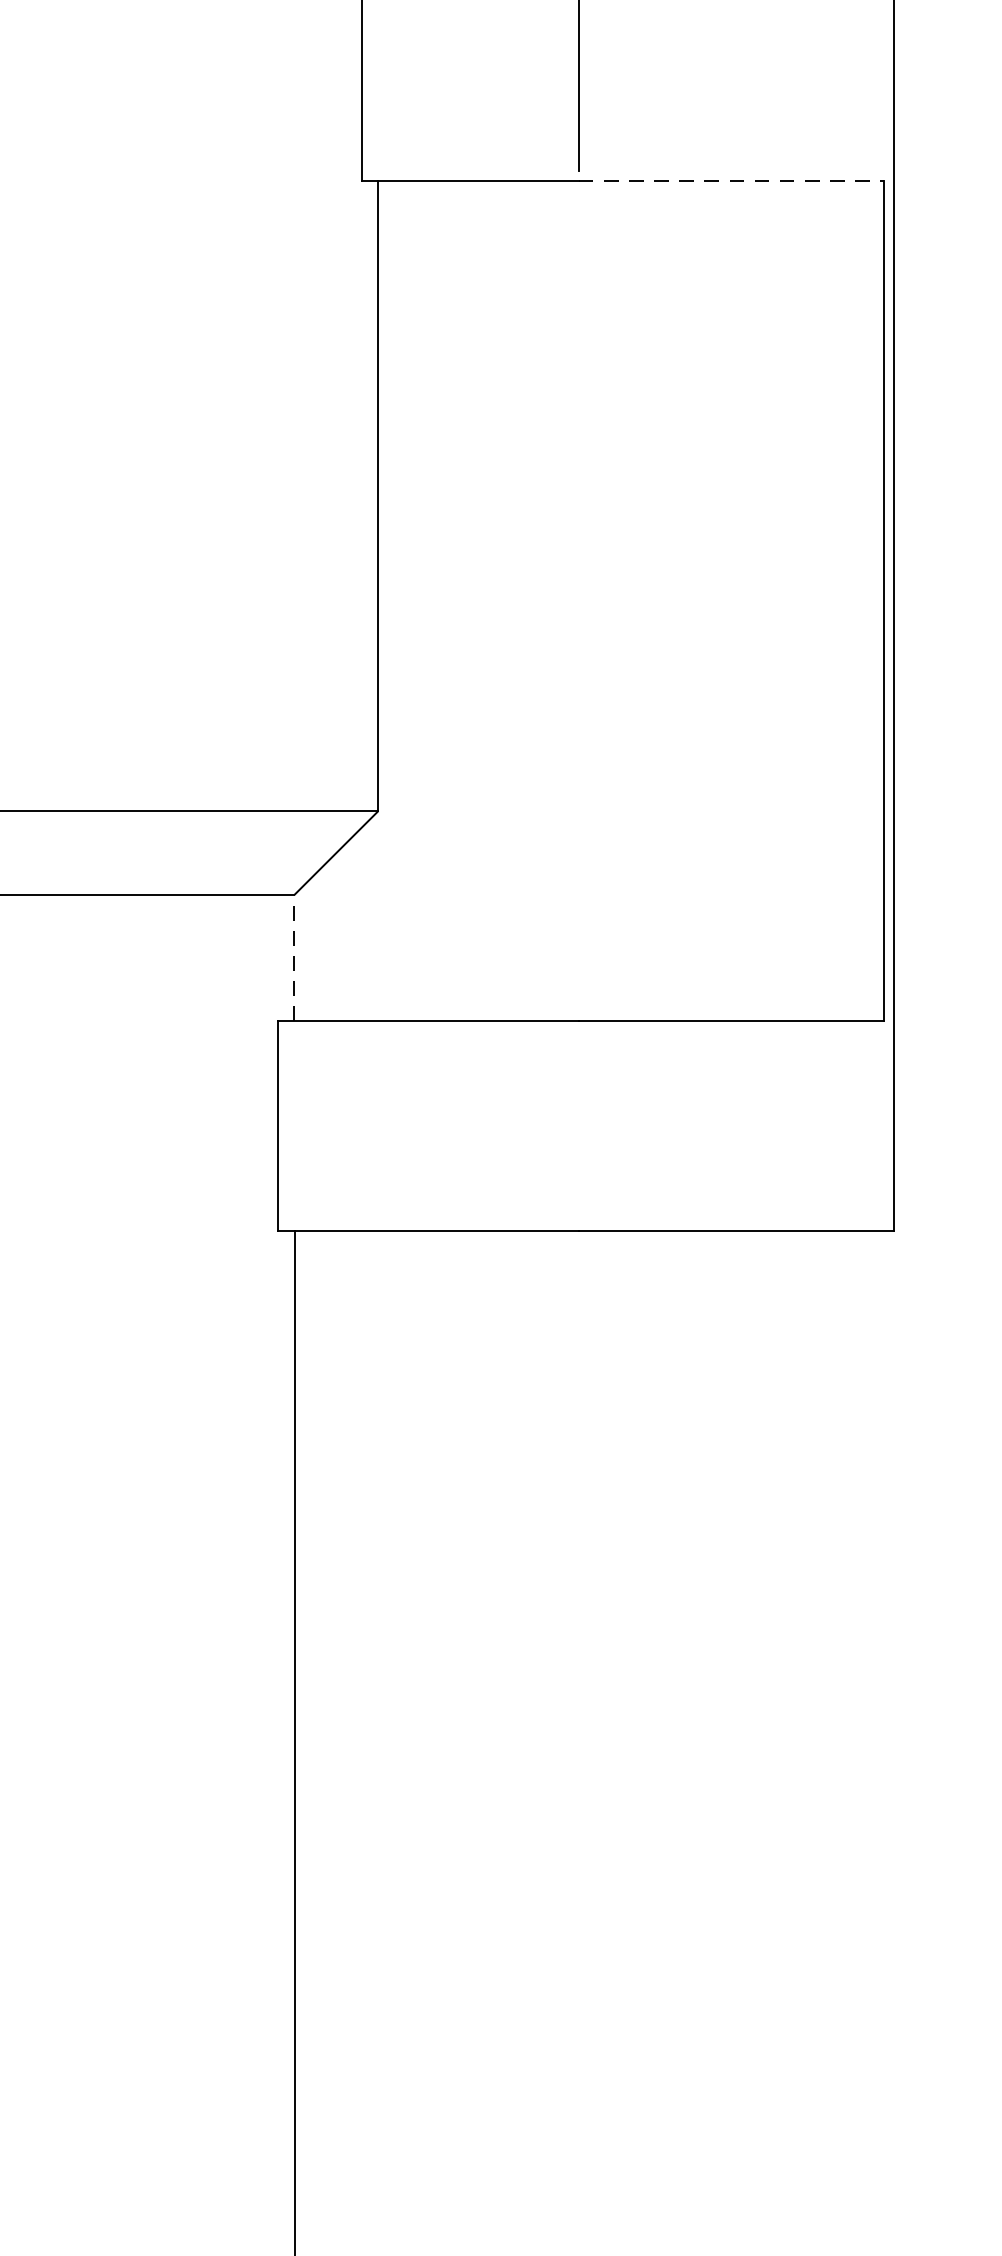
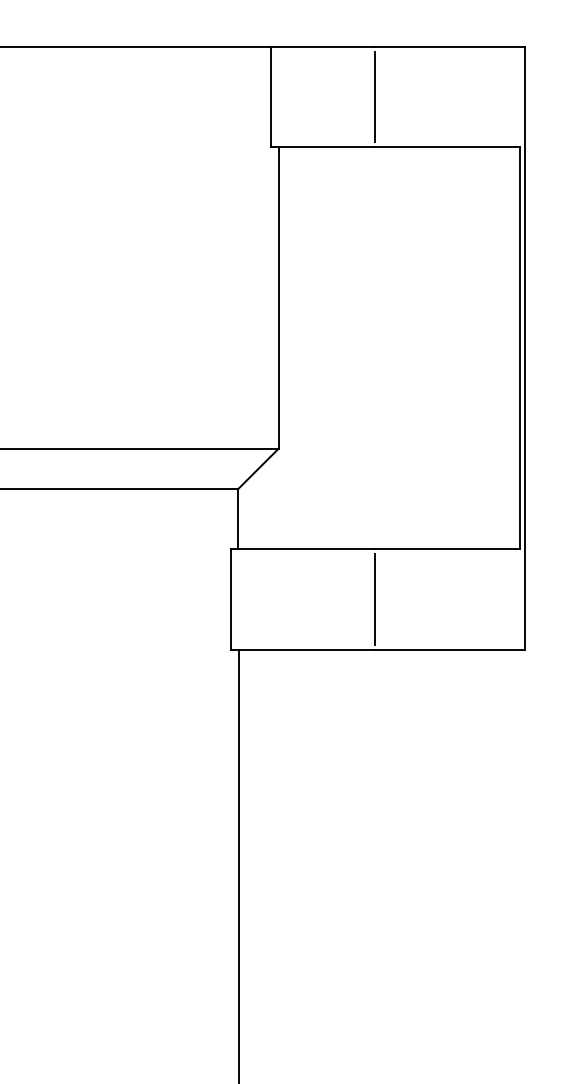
line: (731, 181) -> (447, 147), dashed -> solid
line: (294, 956) -> (238, 518), dashed -> solid
line: (578, 1126) -> (374, 599), added

